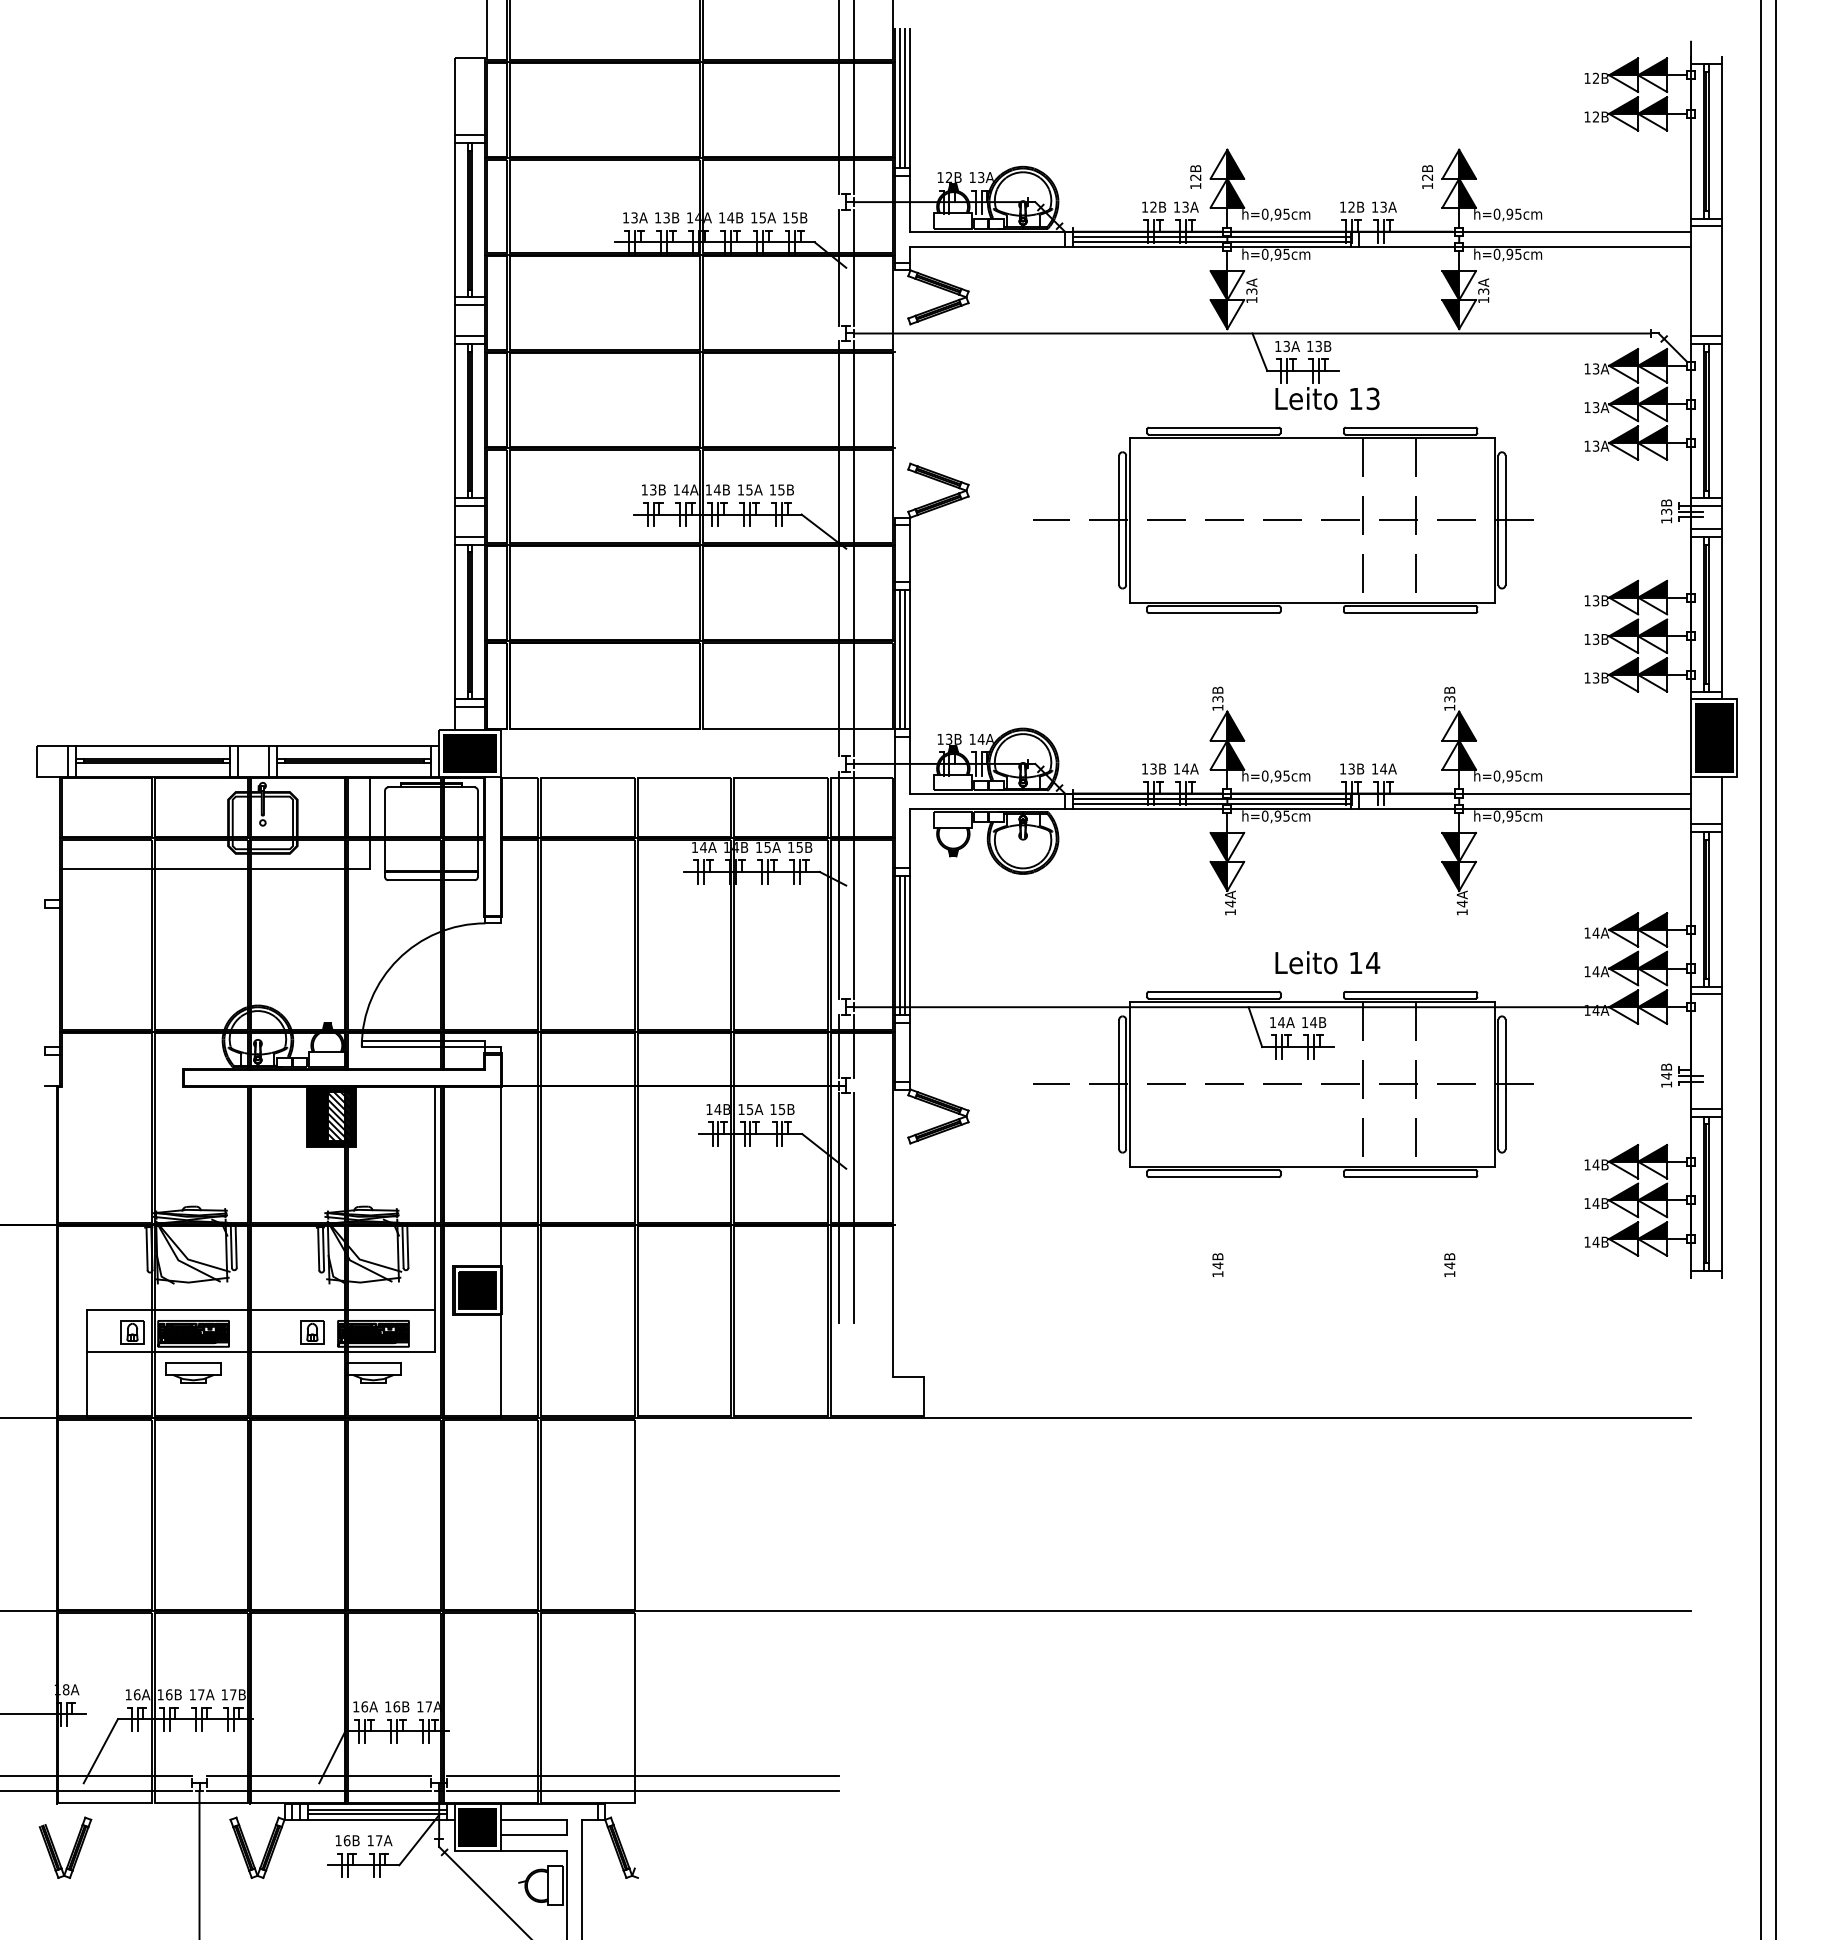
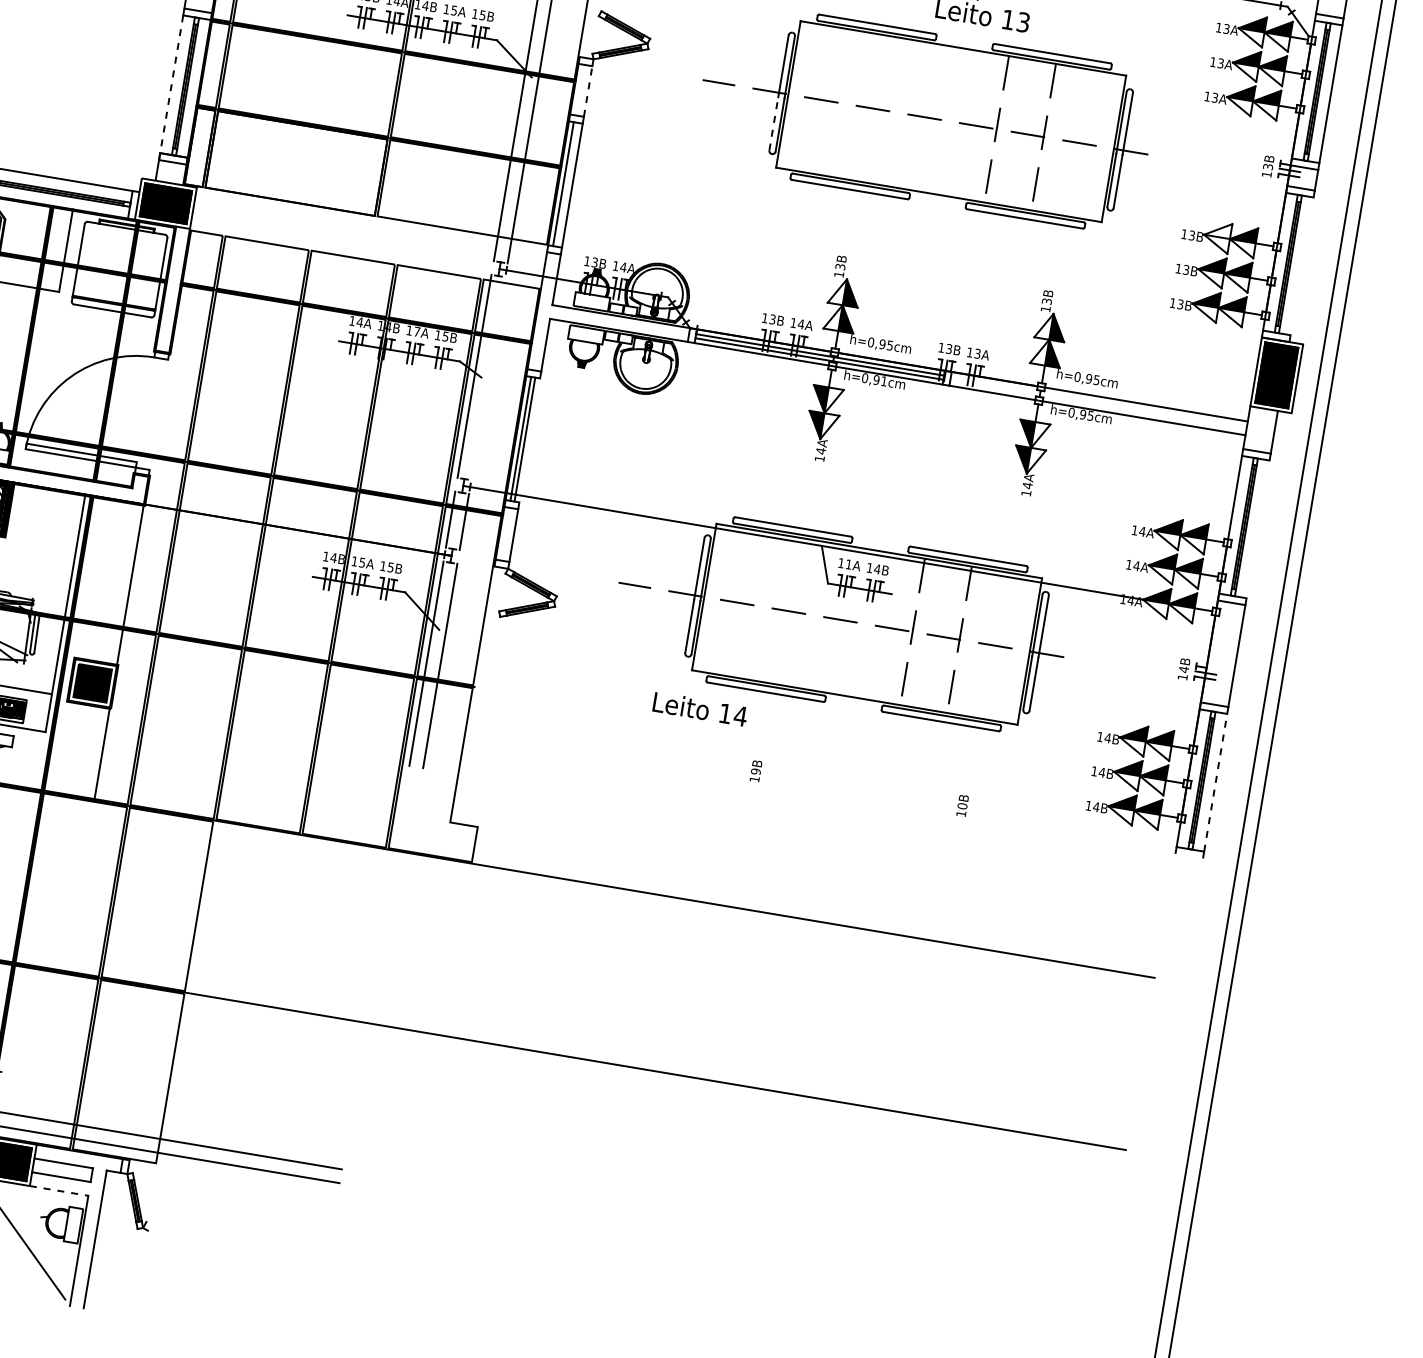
line: (910, 553) -> (588, 91), solid -> dashed
line: (1119, 555) -> (774, 124), solid -> dashed
fill: (1623, 588) -> (1218, 228), removed
line: (1721, 613) -> (1301, 265), removed
line: (454, 622) -> (171, 84), solid -> dashed
line: (905, 659) -> (567, 184), removed
text: (1383, 768) -> (977, 353), 14A -> 13A
text: (1286, 815) -> (884, 380), h=0,95cm -> h=0,91cm
text: (767, 847) -> (416, 331), 15A -> 17A
line: (853, 885) -> (487, 378), removed
line: (1721, 909) -> (1257, 529), removed
line: (910, 944) -> (529, 439), removed
text: (1327, 962) -> (700, 709), moved
text: (1281, 1022) -> (848, 564), 14A -> 11A
line: (1721, 1193) -> (1215, 782), solid -> dashed
text: (1217, 1265) -> (755, 771), 14B -> 19B
text: (1449, 1265) -> (962, 806), 14B -> 10B
line: (533, 1850) -> (58, 1190), solid -> dashed

